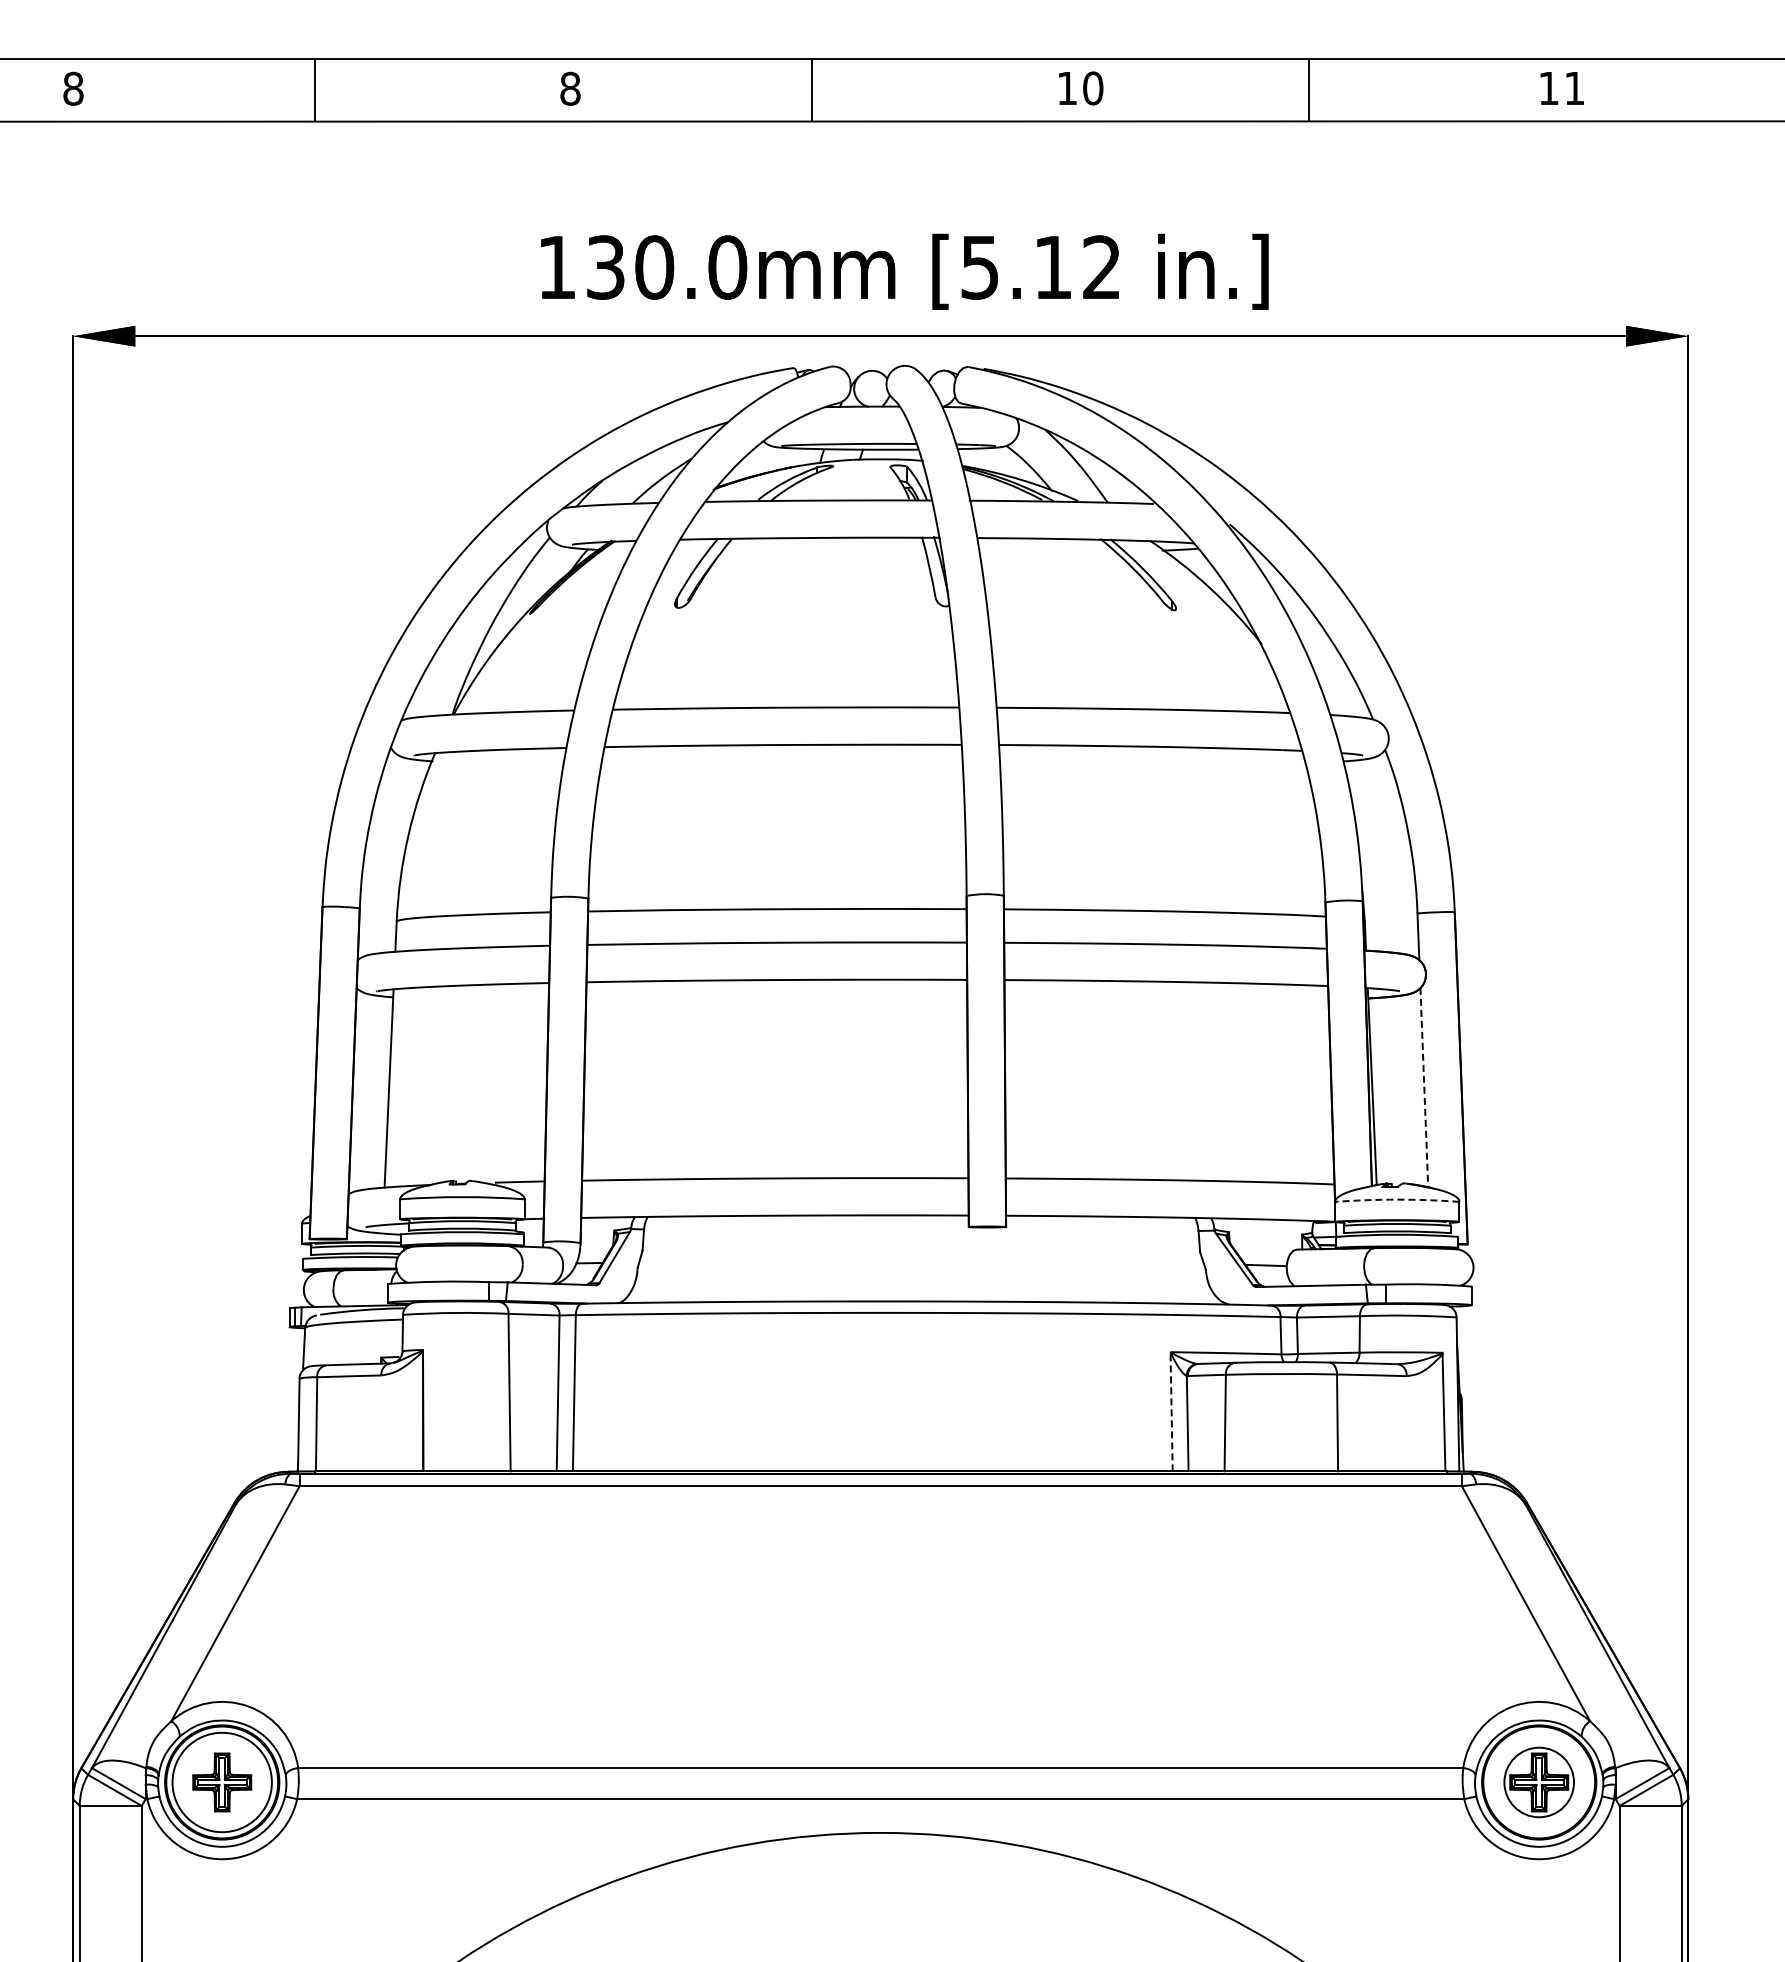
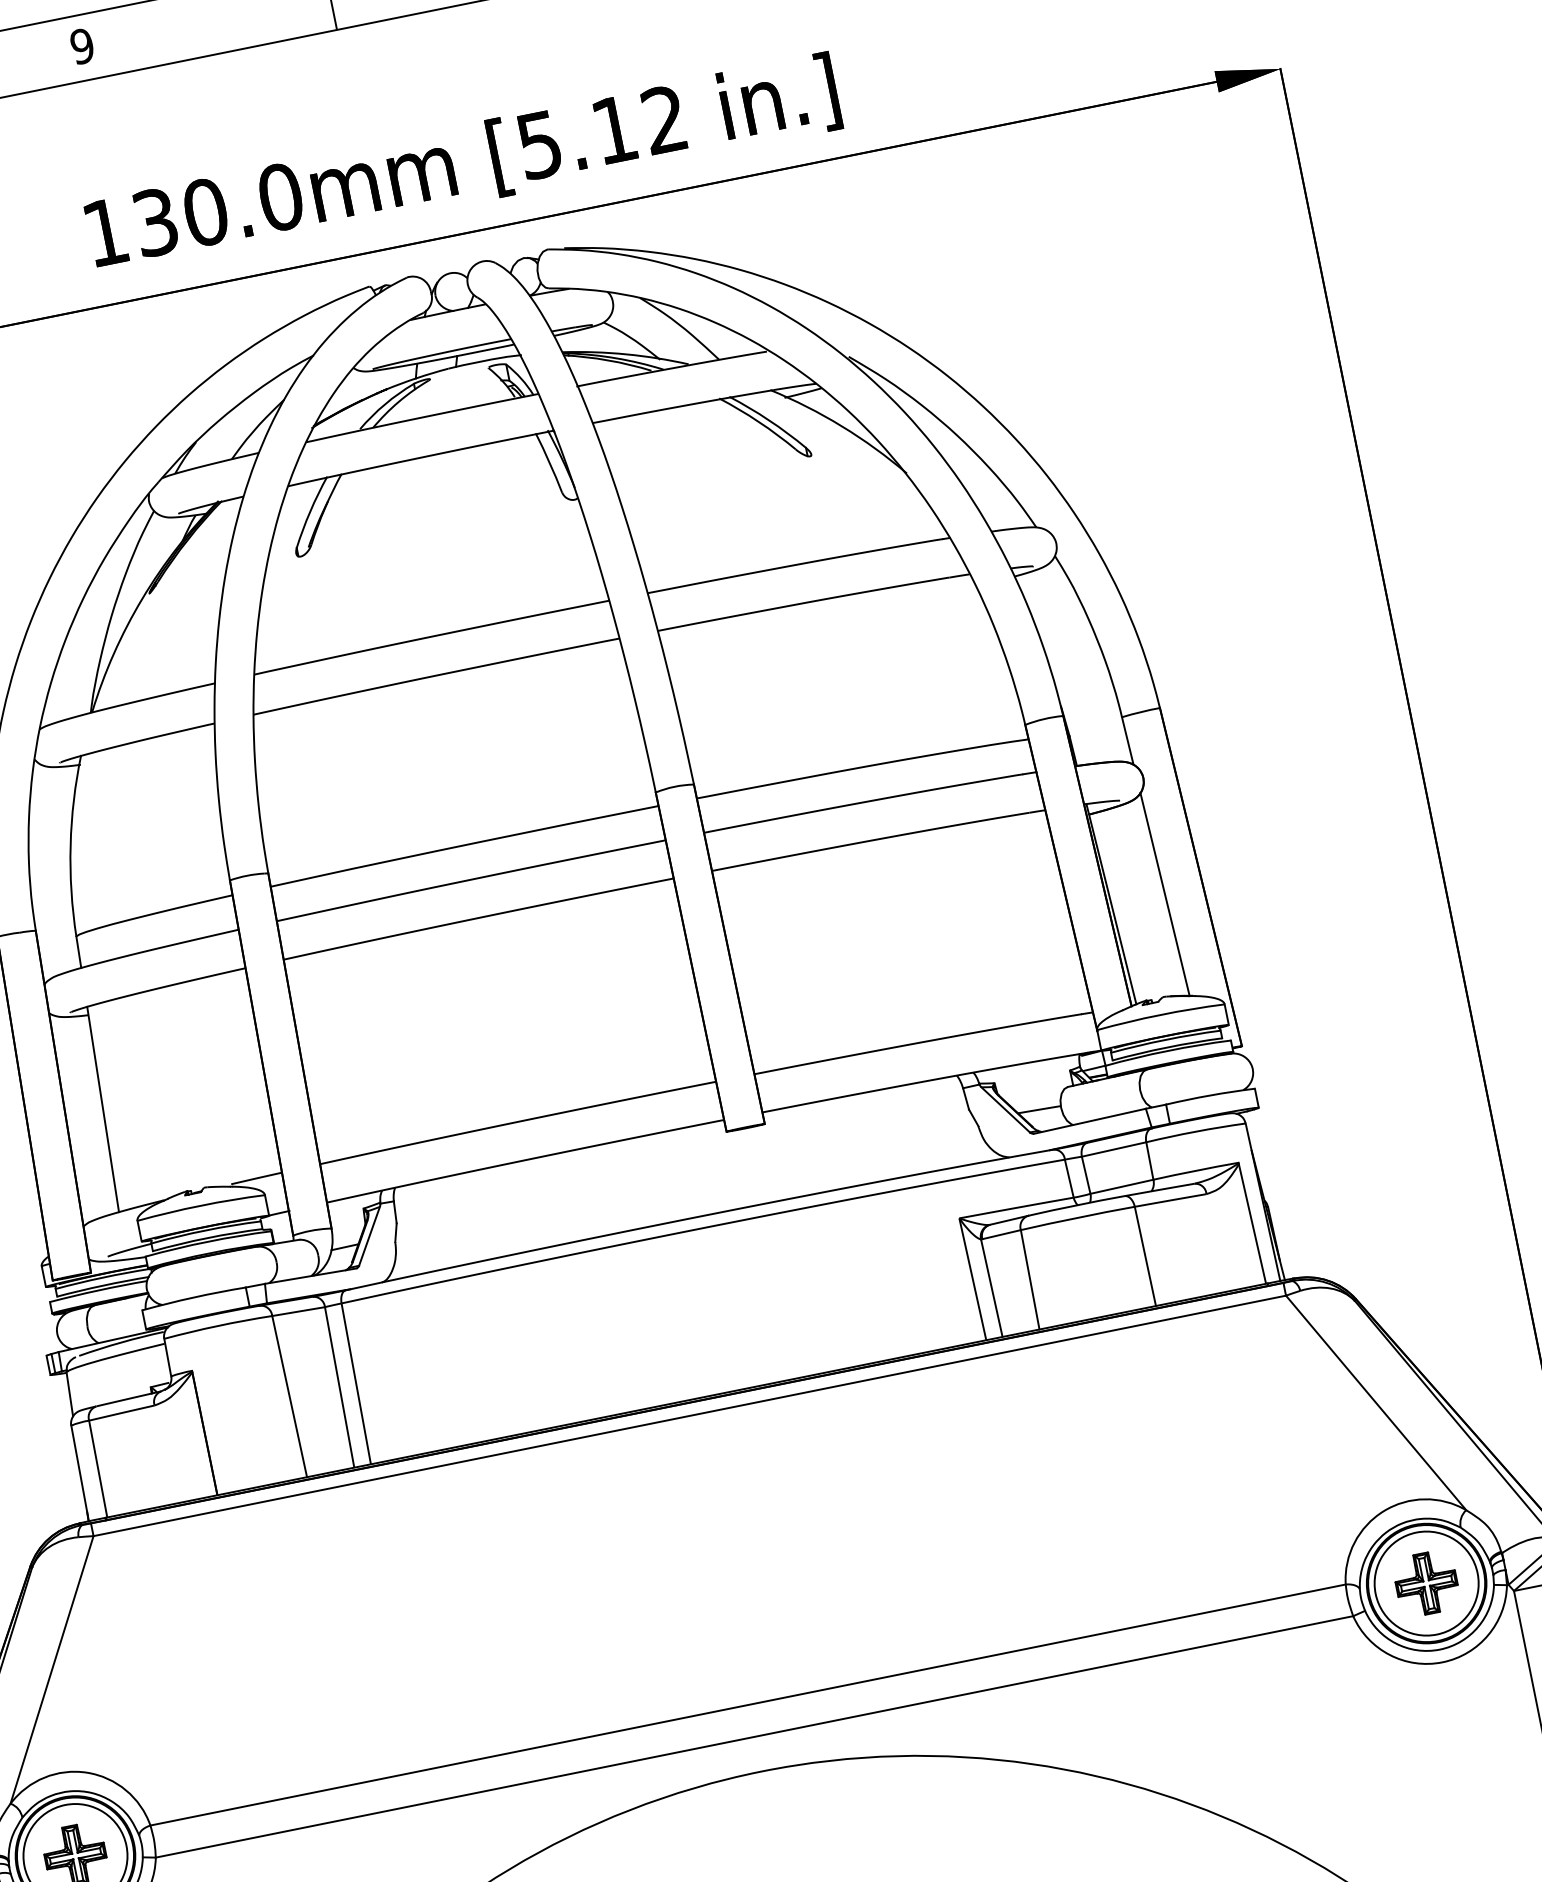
text: (570, 88) -> (82, 46), 8 -> 9
line: (1424, 1087) -> (1165, 894), dashed -> solid
arc: (1397, 1199) -> (1160, 1014), dashed -> solid
line: (1171, 1411) -> (972, 1279), dashed -> solid
circle: (1538, 1782) -> (1425, 1583), size x1.43

